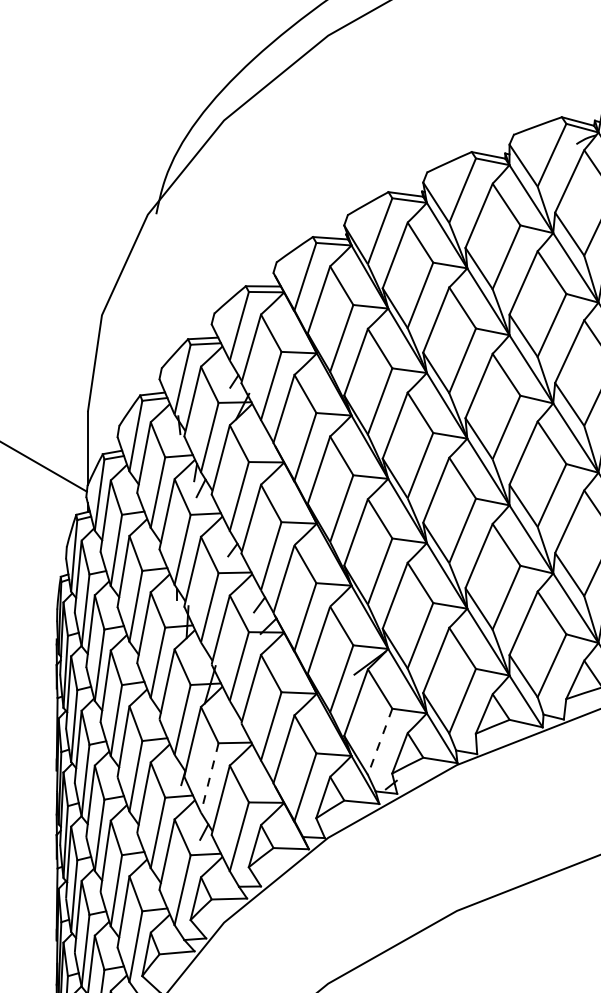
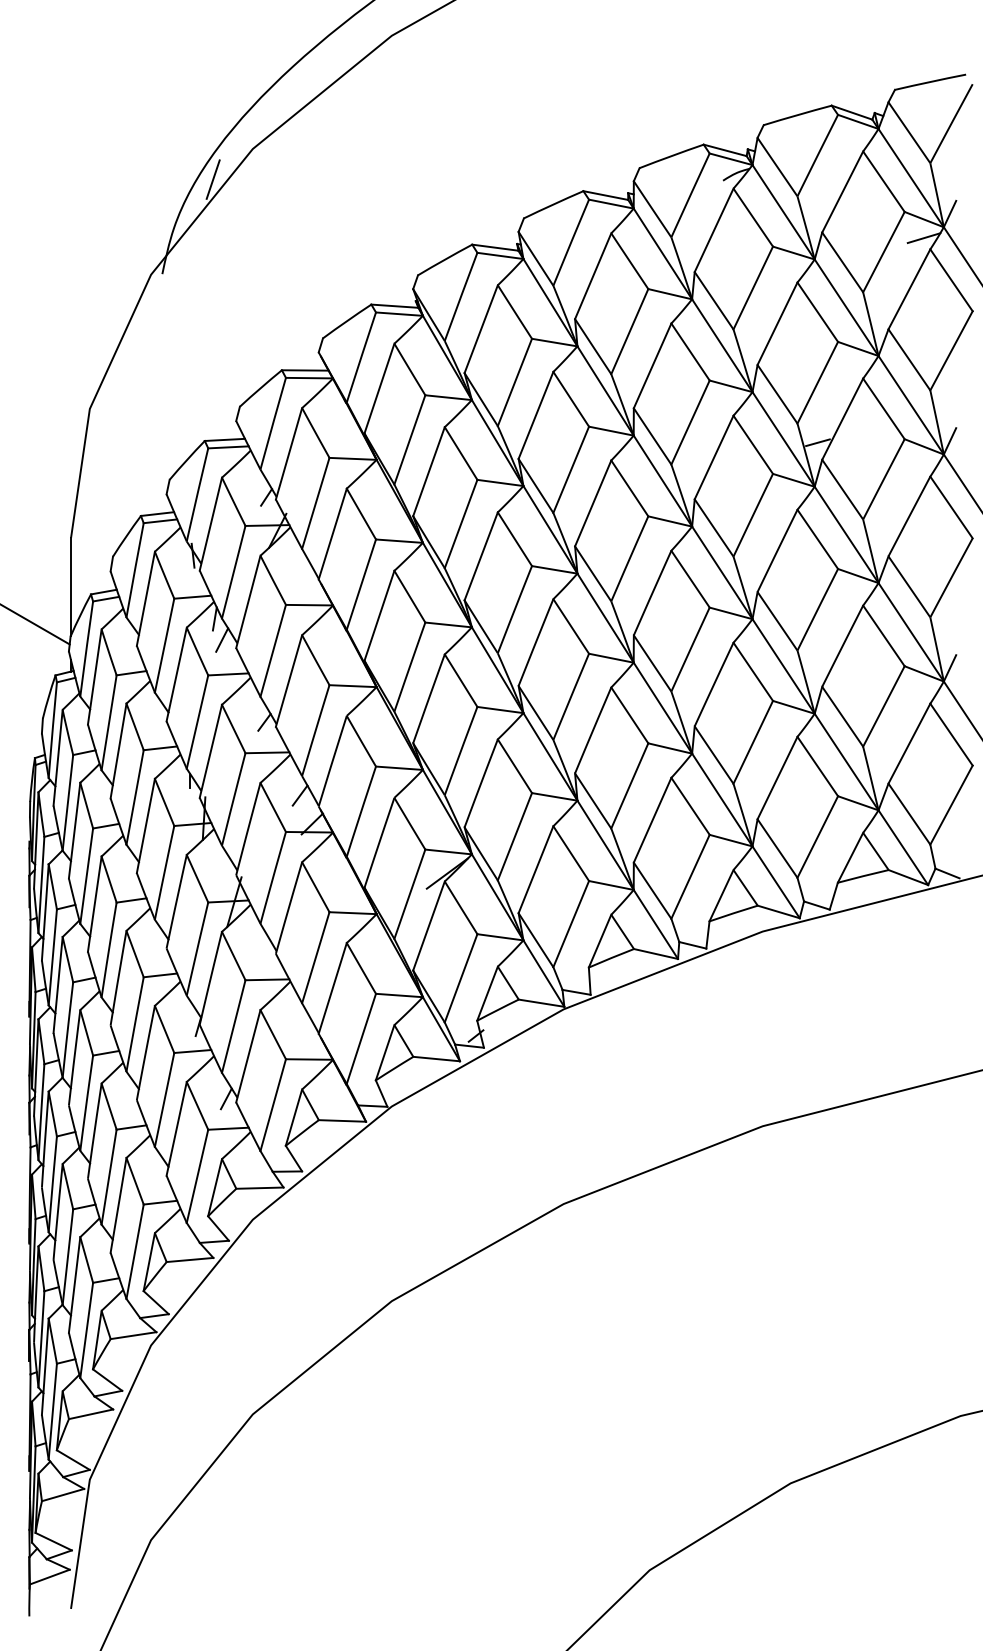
line: (193, 143) -> (212, 179), added
line: (379, 741) -> (460, 978), dashed -> solid
line: (209, 777) -> (233, 1026), dashed -> solid

